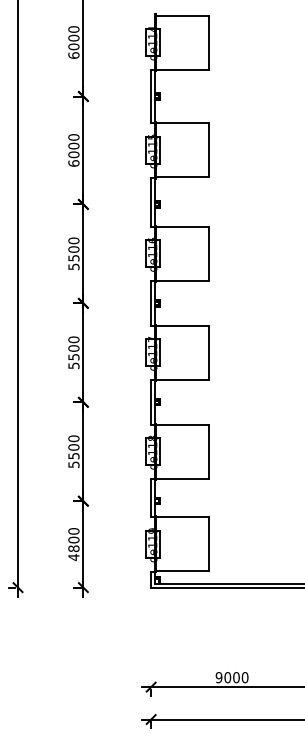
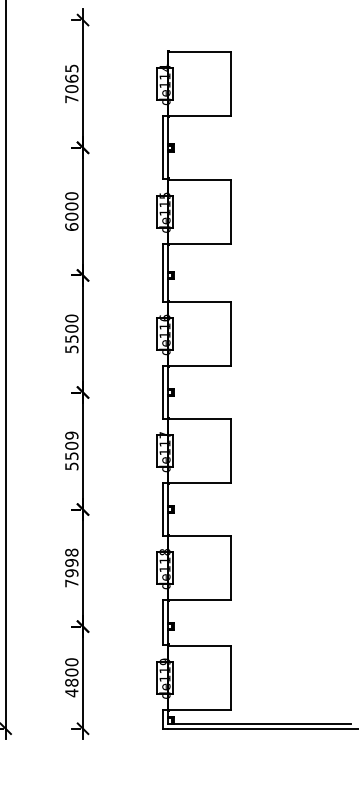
text: (73, 42) -> (71, 83), 6000 -> 7065
text: (73, 339) -> (71, 435), 5500 -> 5509
text: (73, 451) -> (71, 567), 5500 -> 7998

